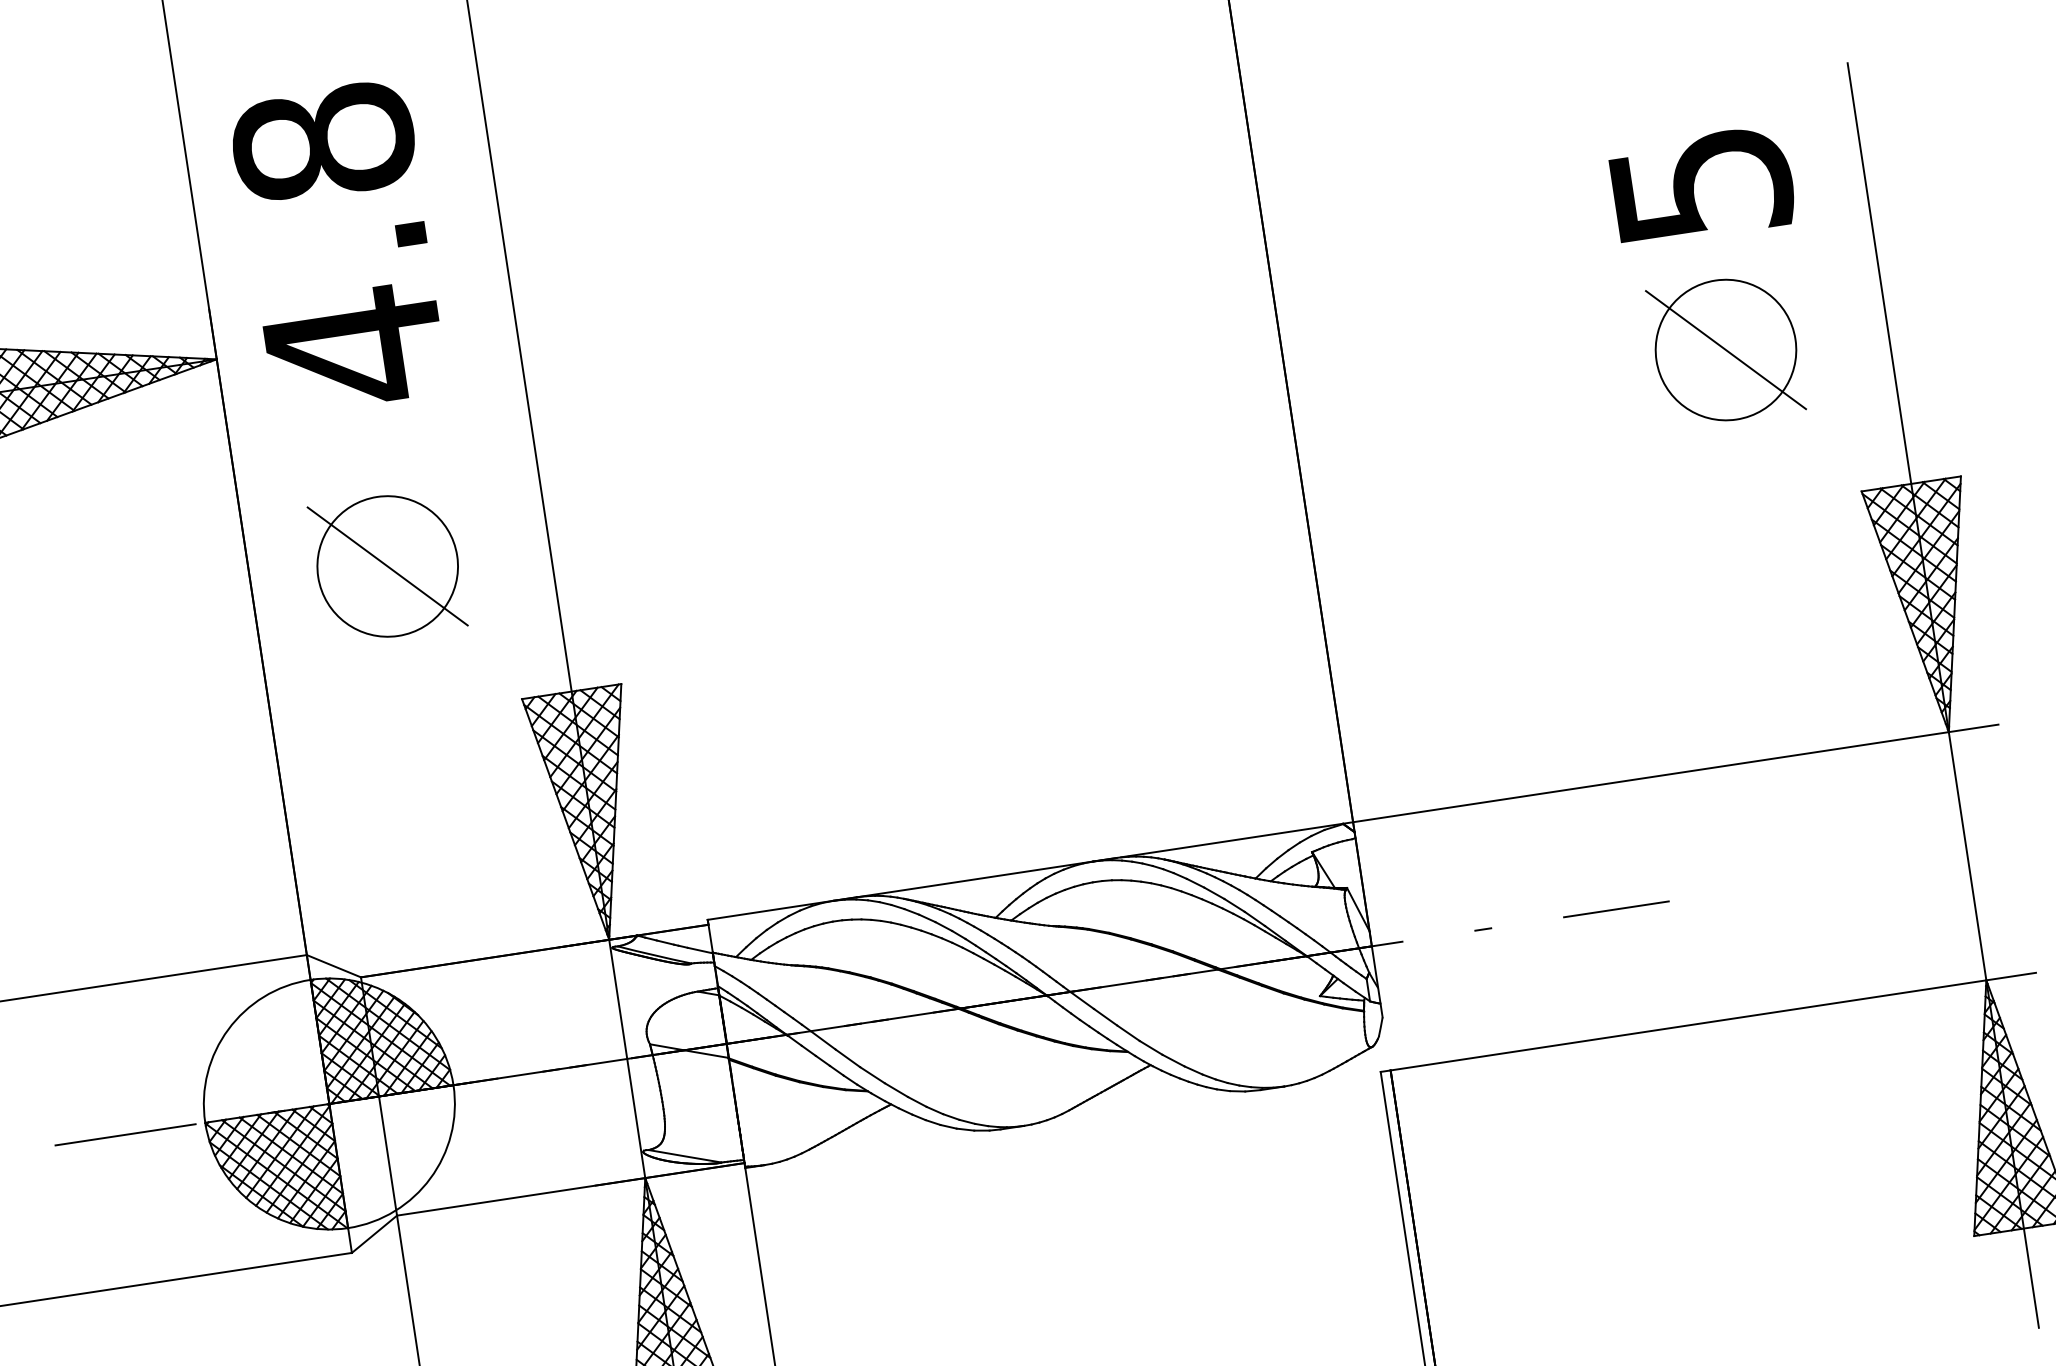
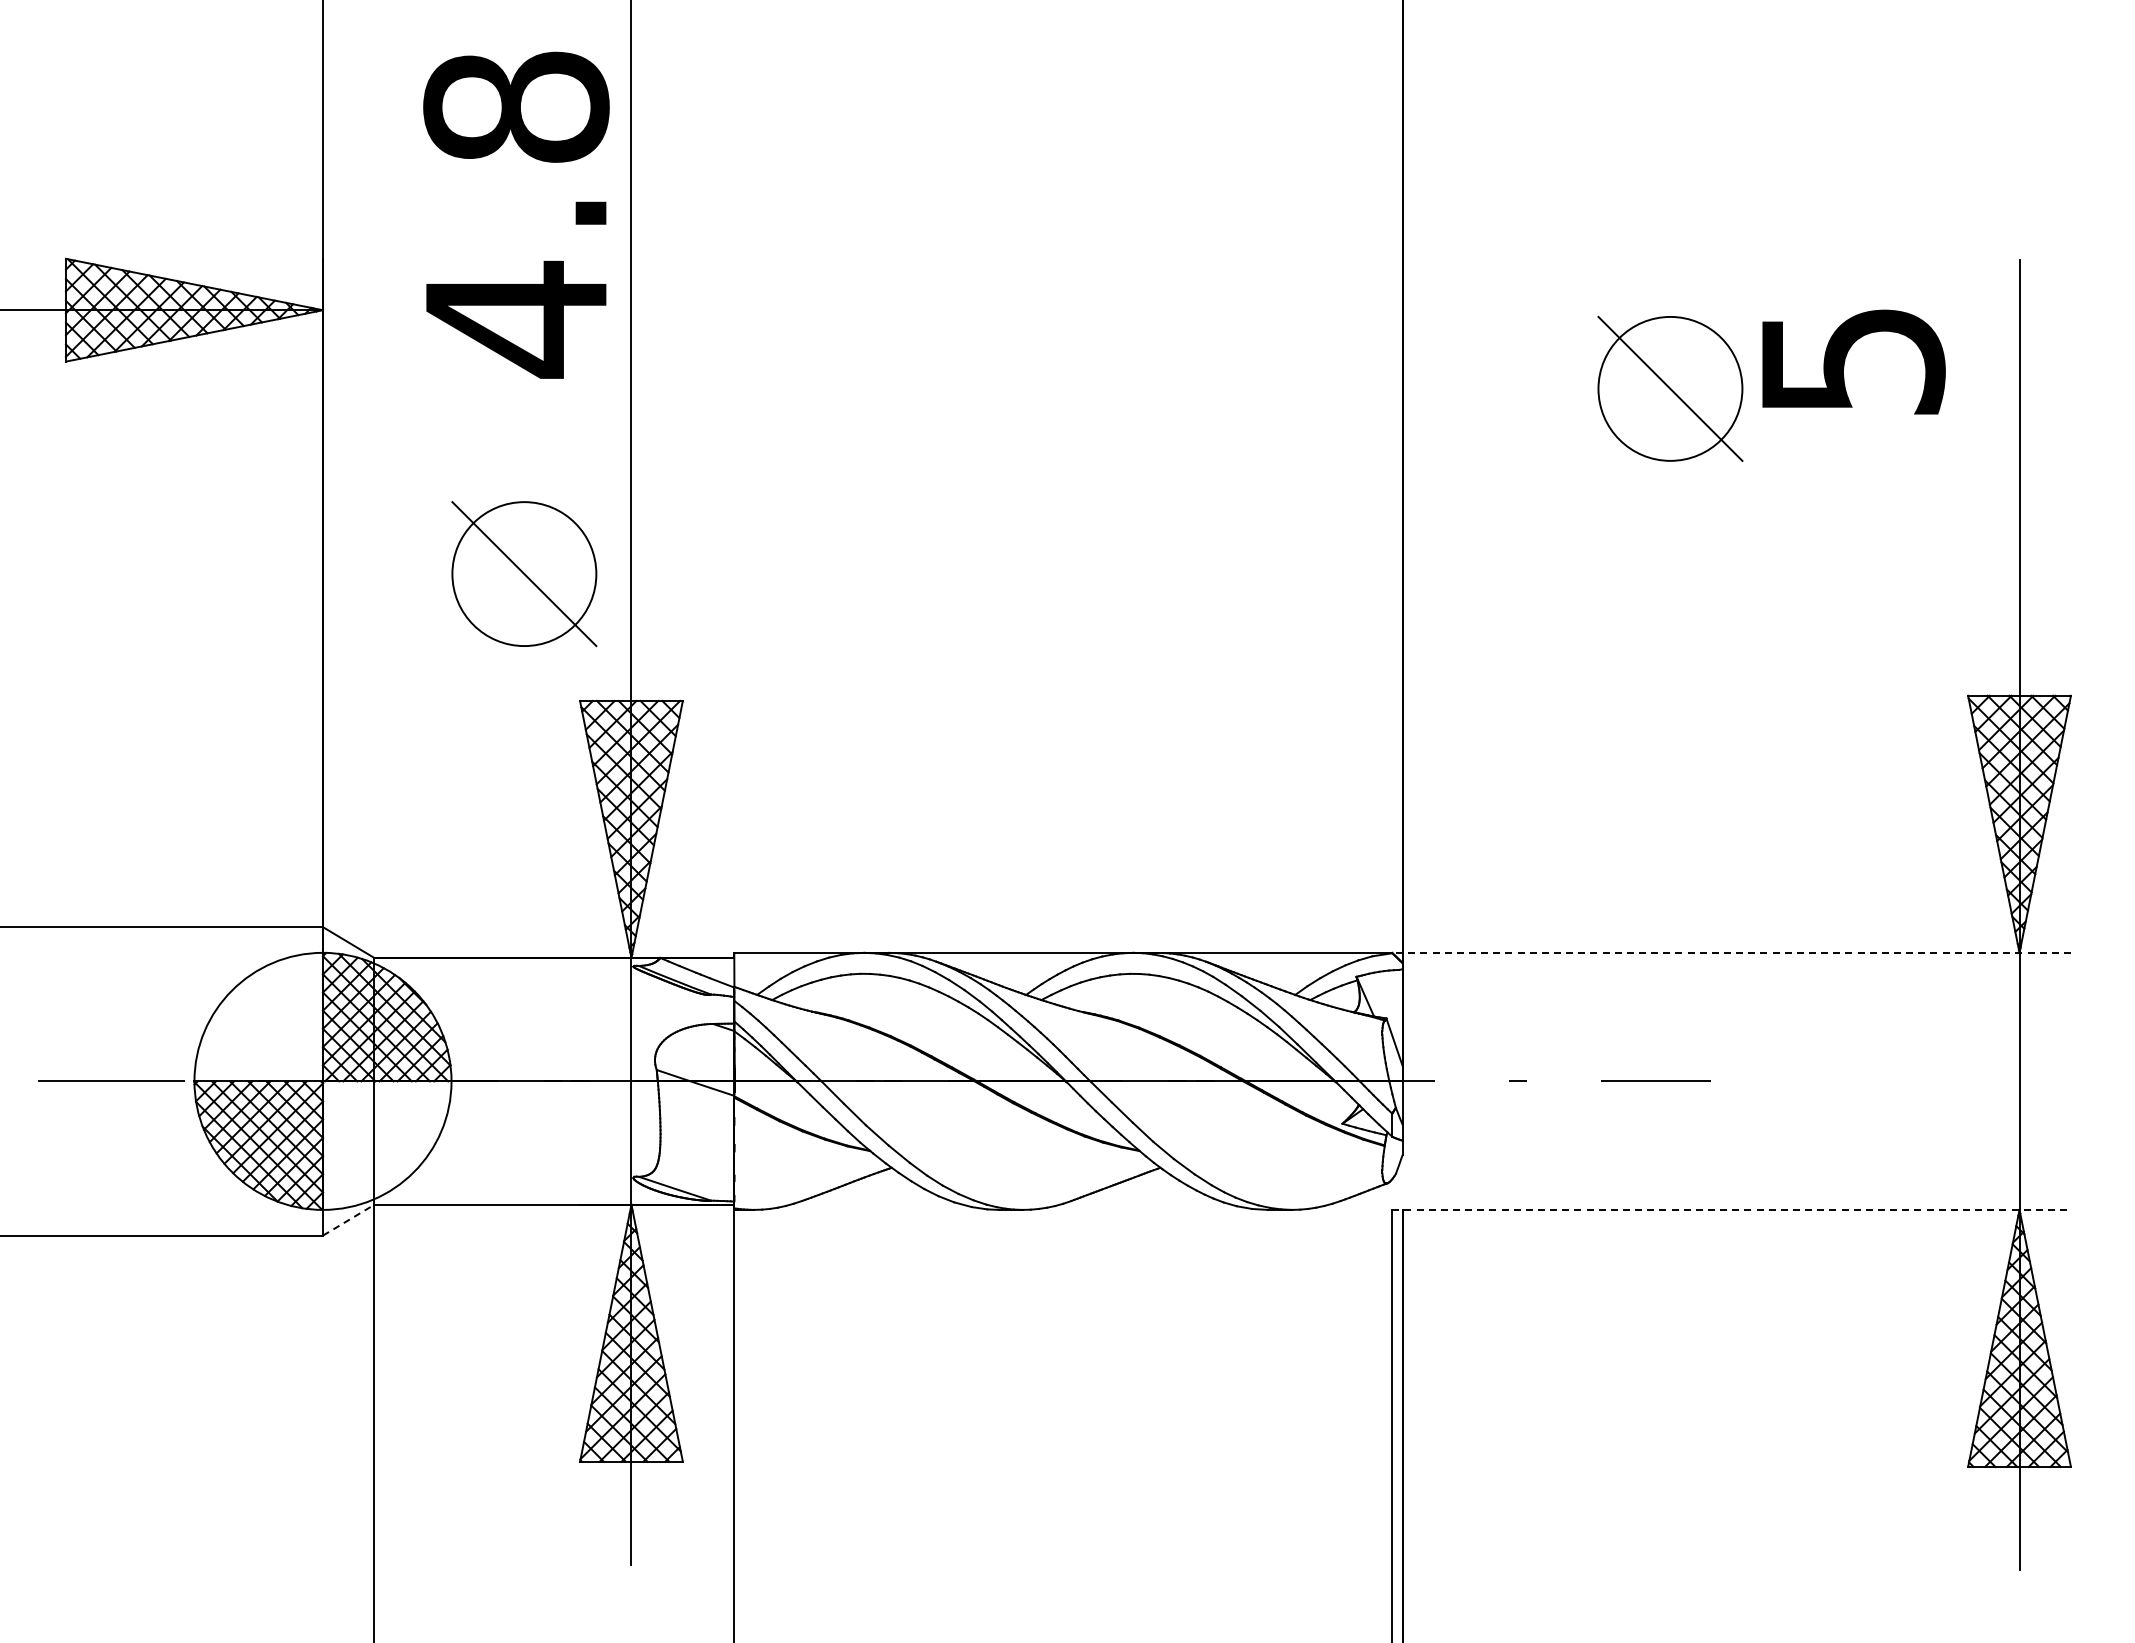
text: (339, 246) -> (516, 214), moved
part: (1725, 349) -> (1670, 388), moved
part: (387, 566) -> (524, 574), moved
line: (1670, 773) -> (1731, 952), solid -> dashed
line: (1709, 1021) -> (1732, 1209), solid -> dashed
line: (374, 1234) -> (348, 1220), solid -> dashed

